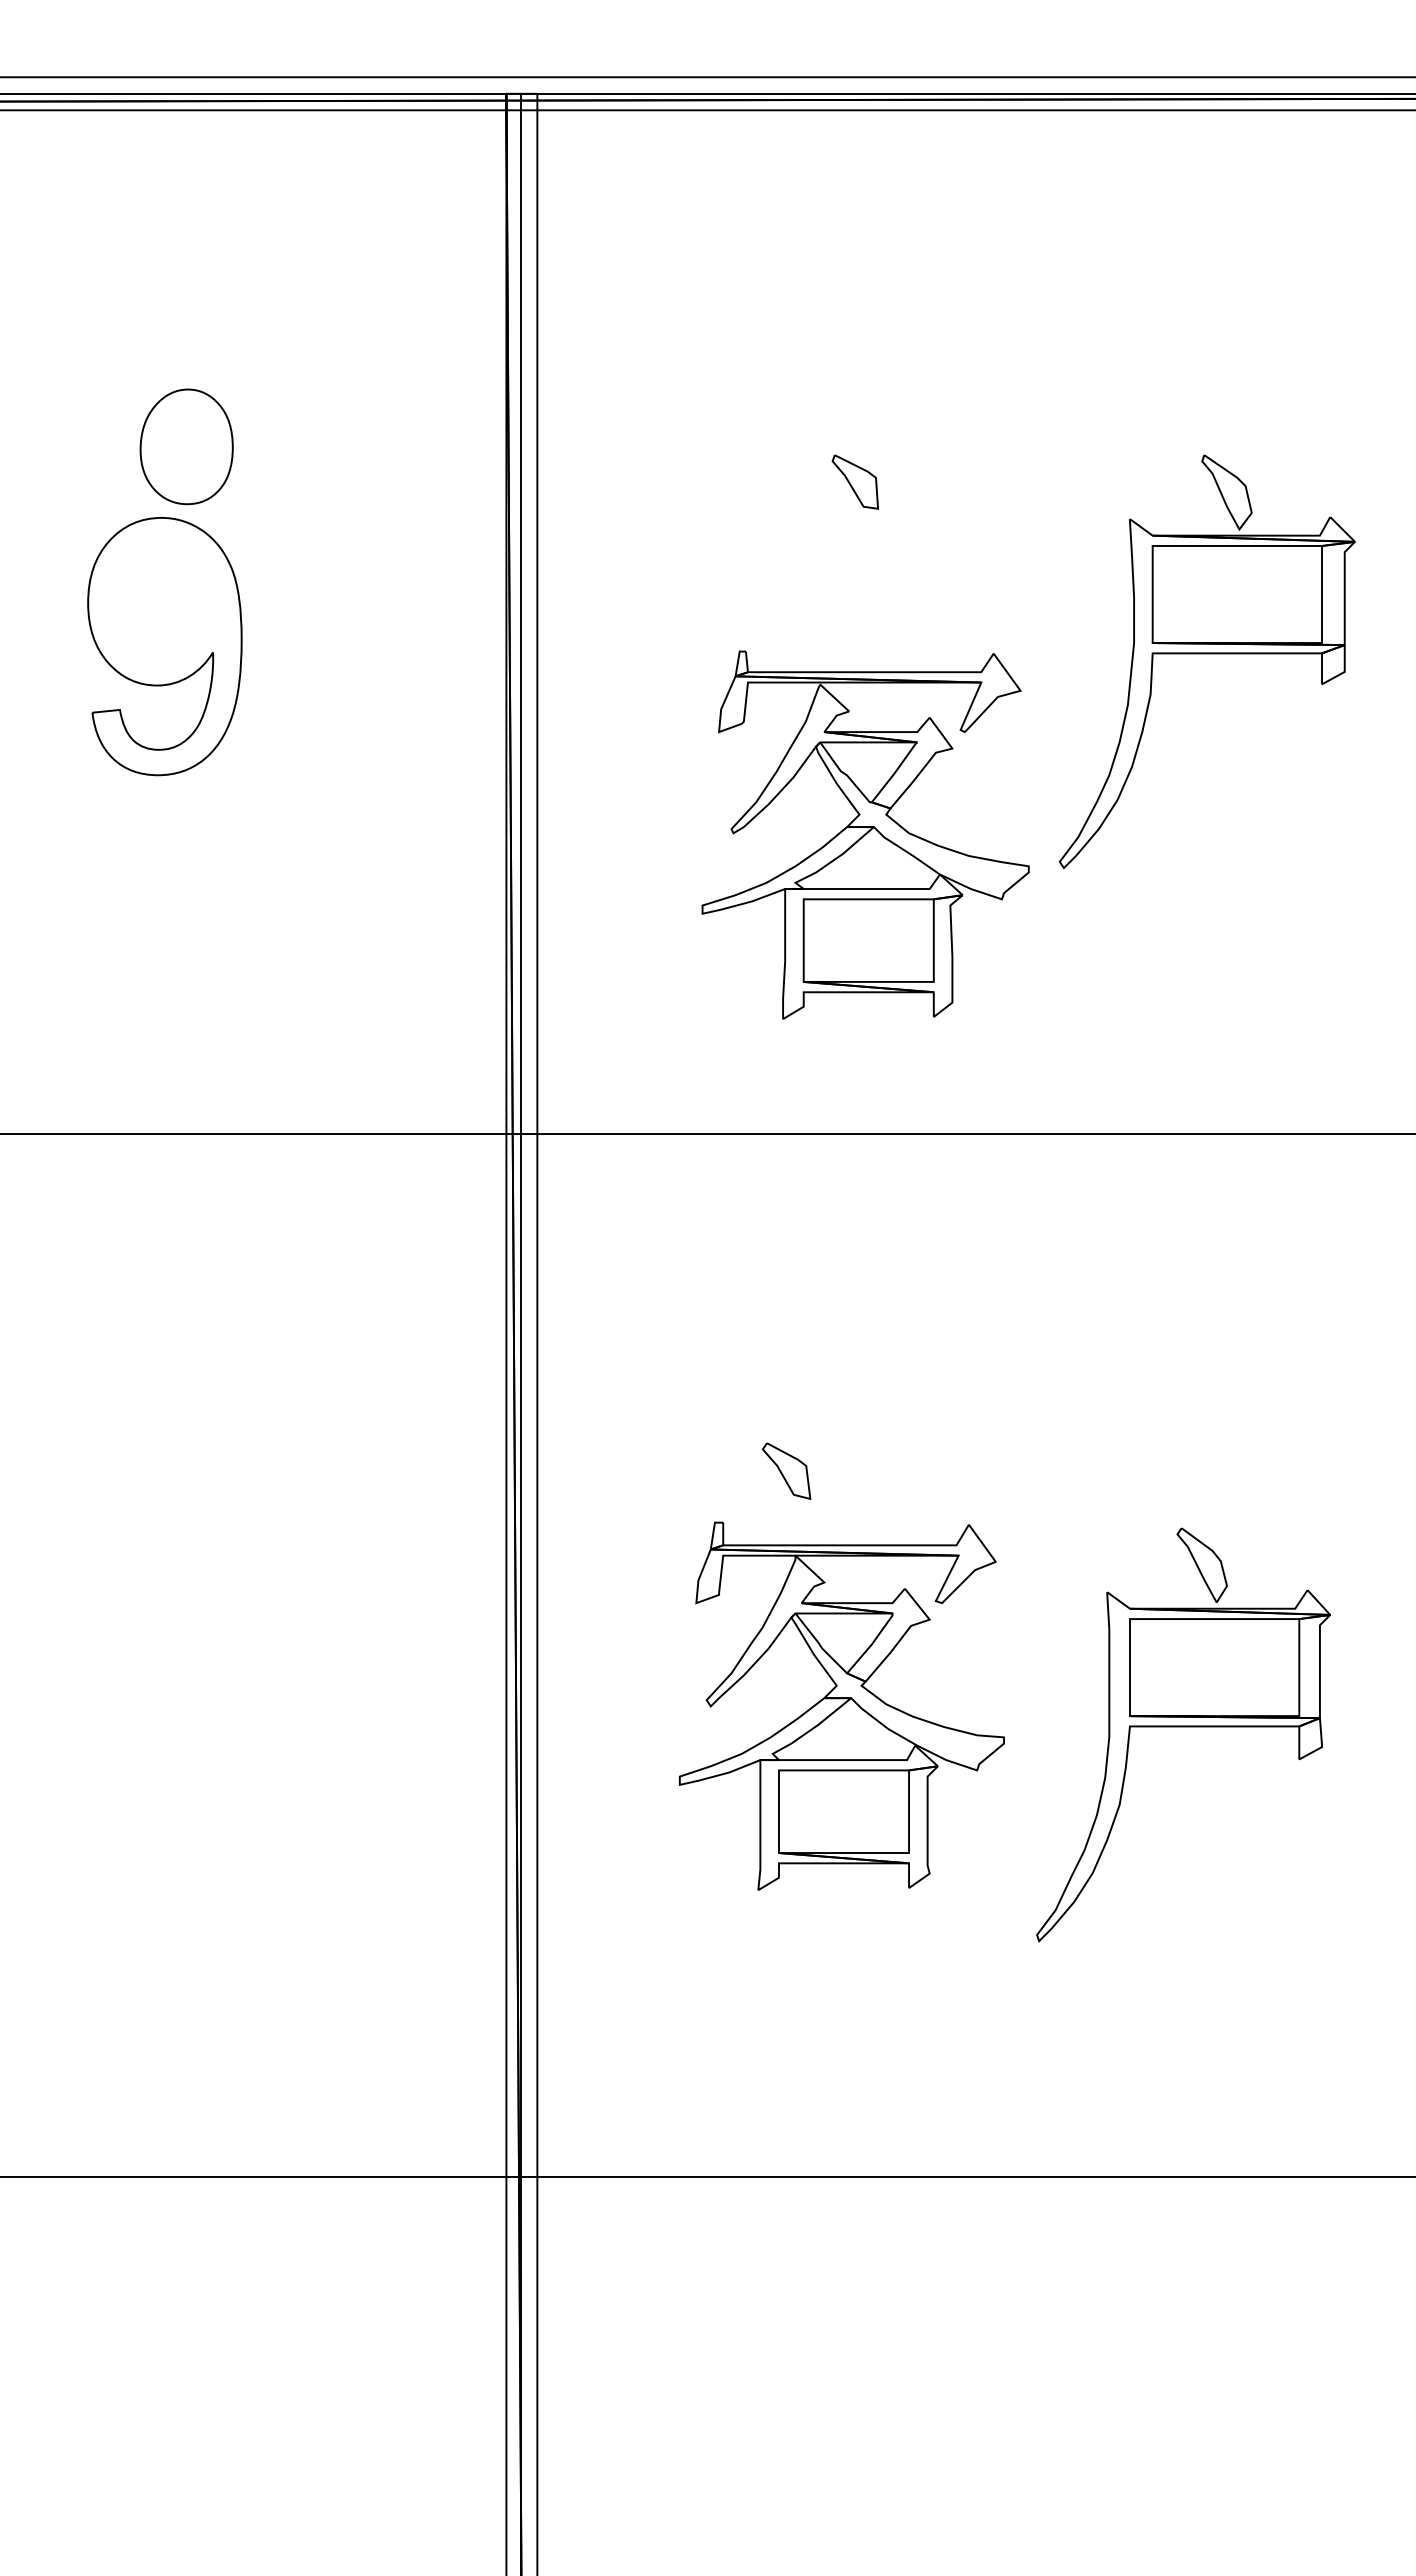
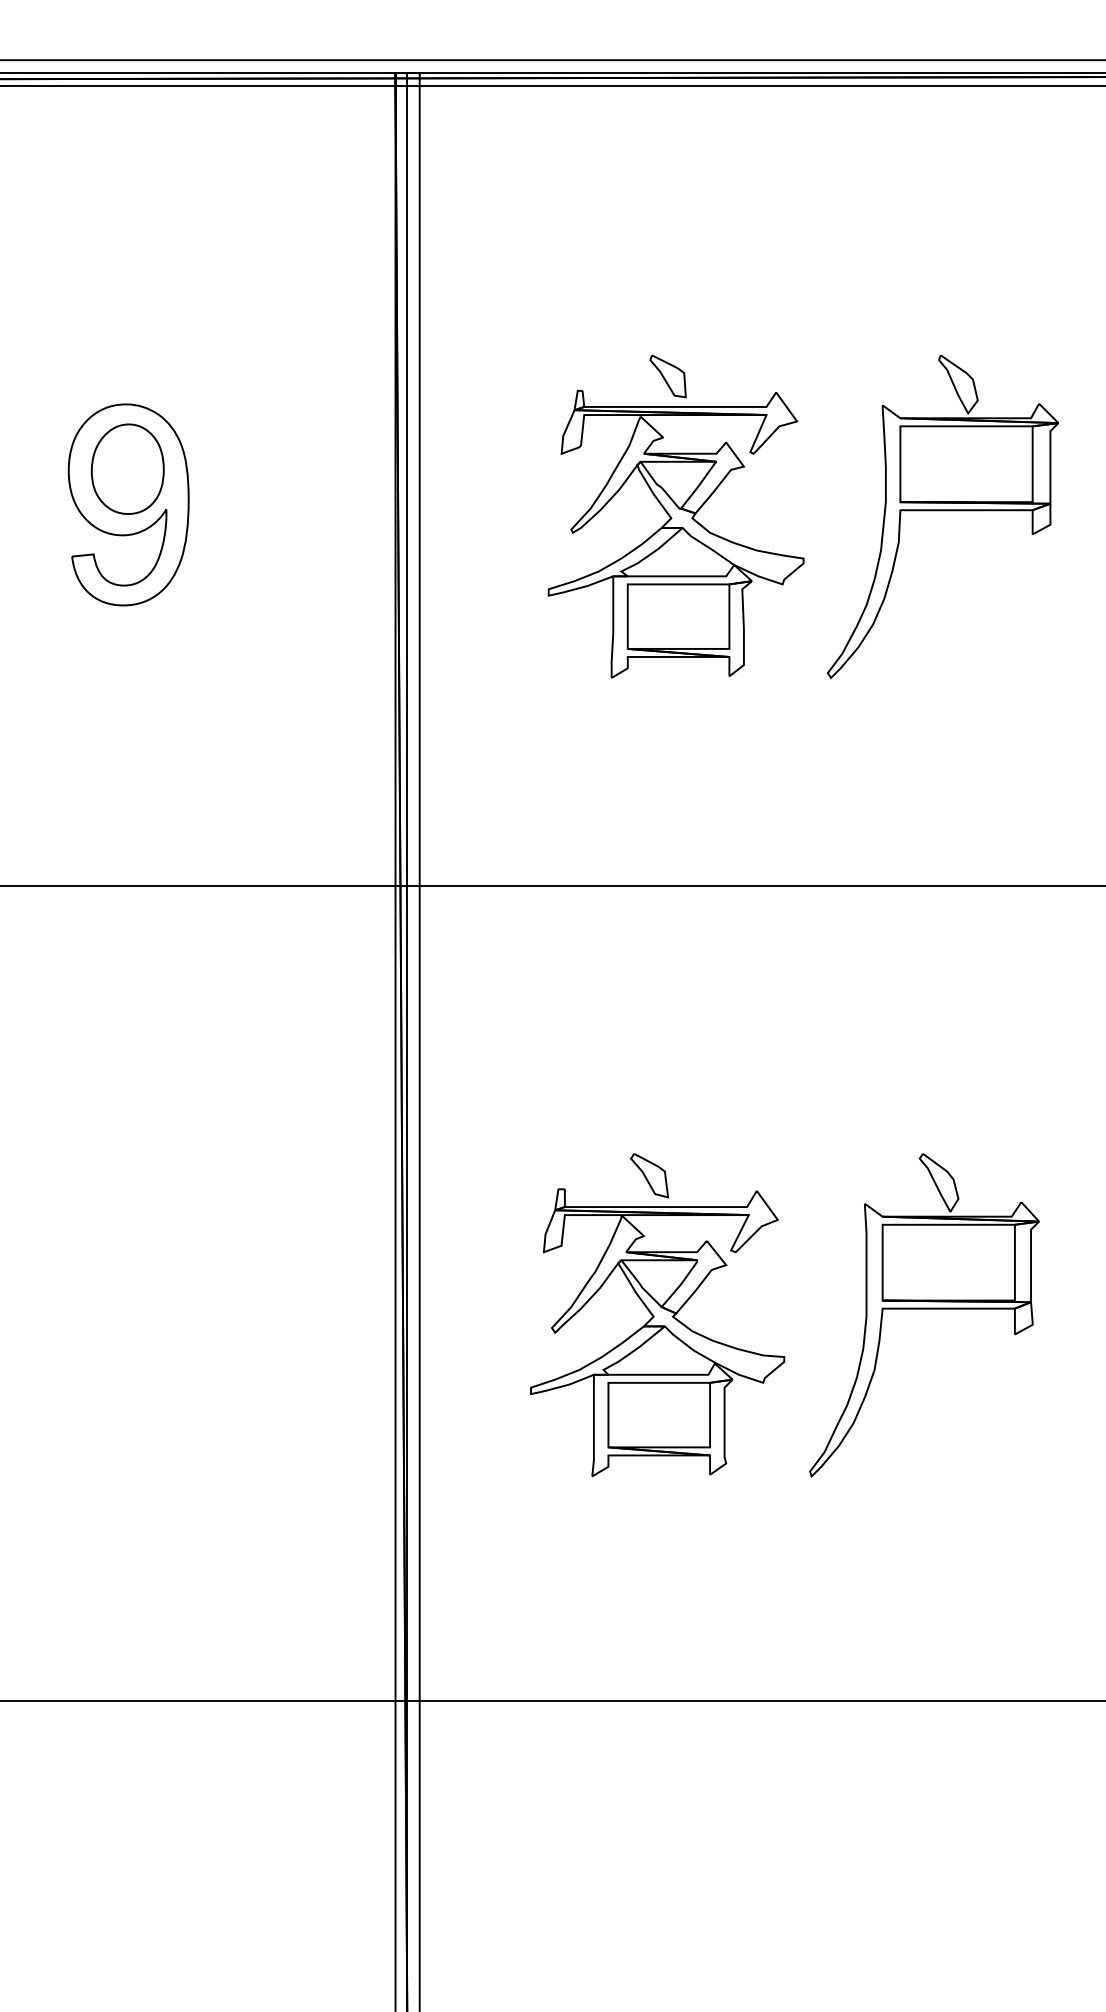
part: (186, 446) -> (127, 468), moved
part: (865, 834) -> (676, 533), moved
part: (786, 1470) -> (649, 1175), moved
part: (1183, 1727) -> (924, 1309), moved

